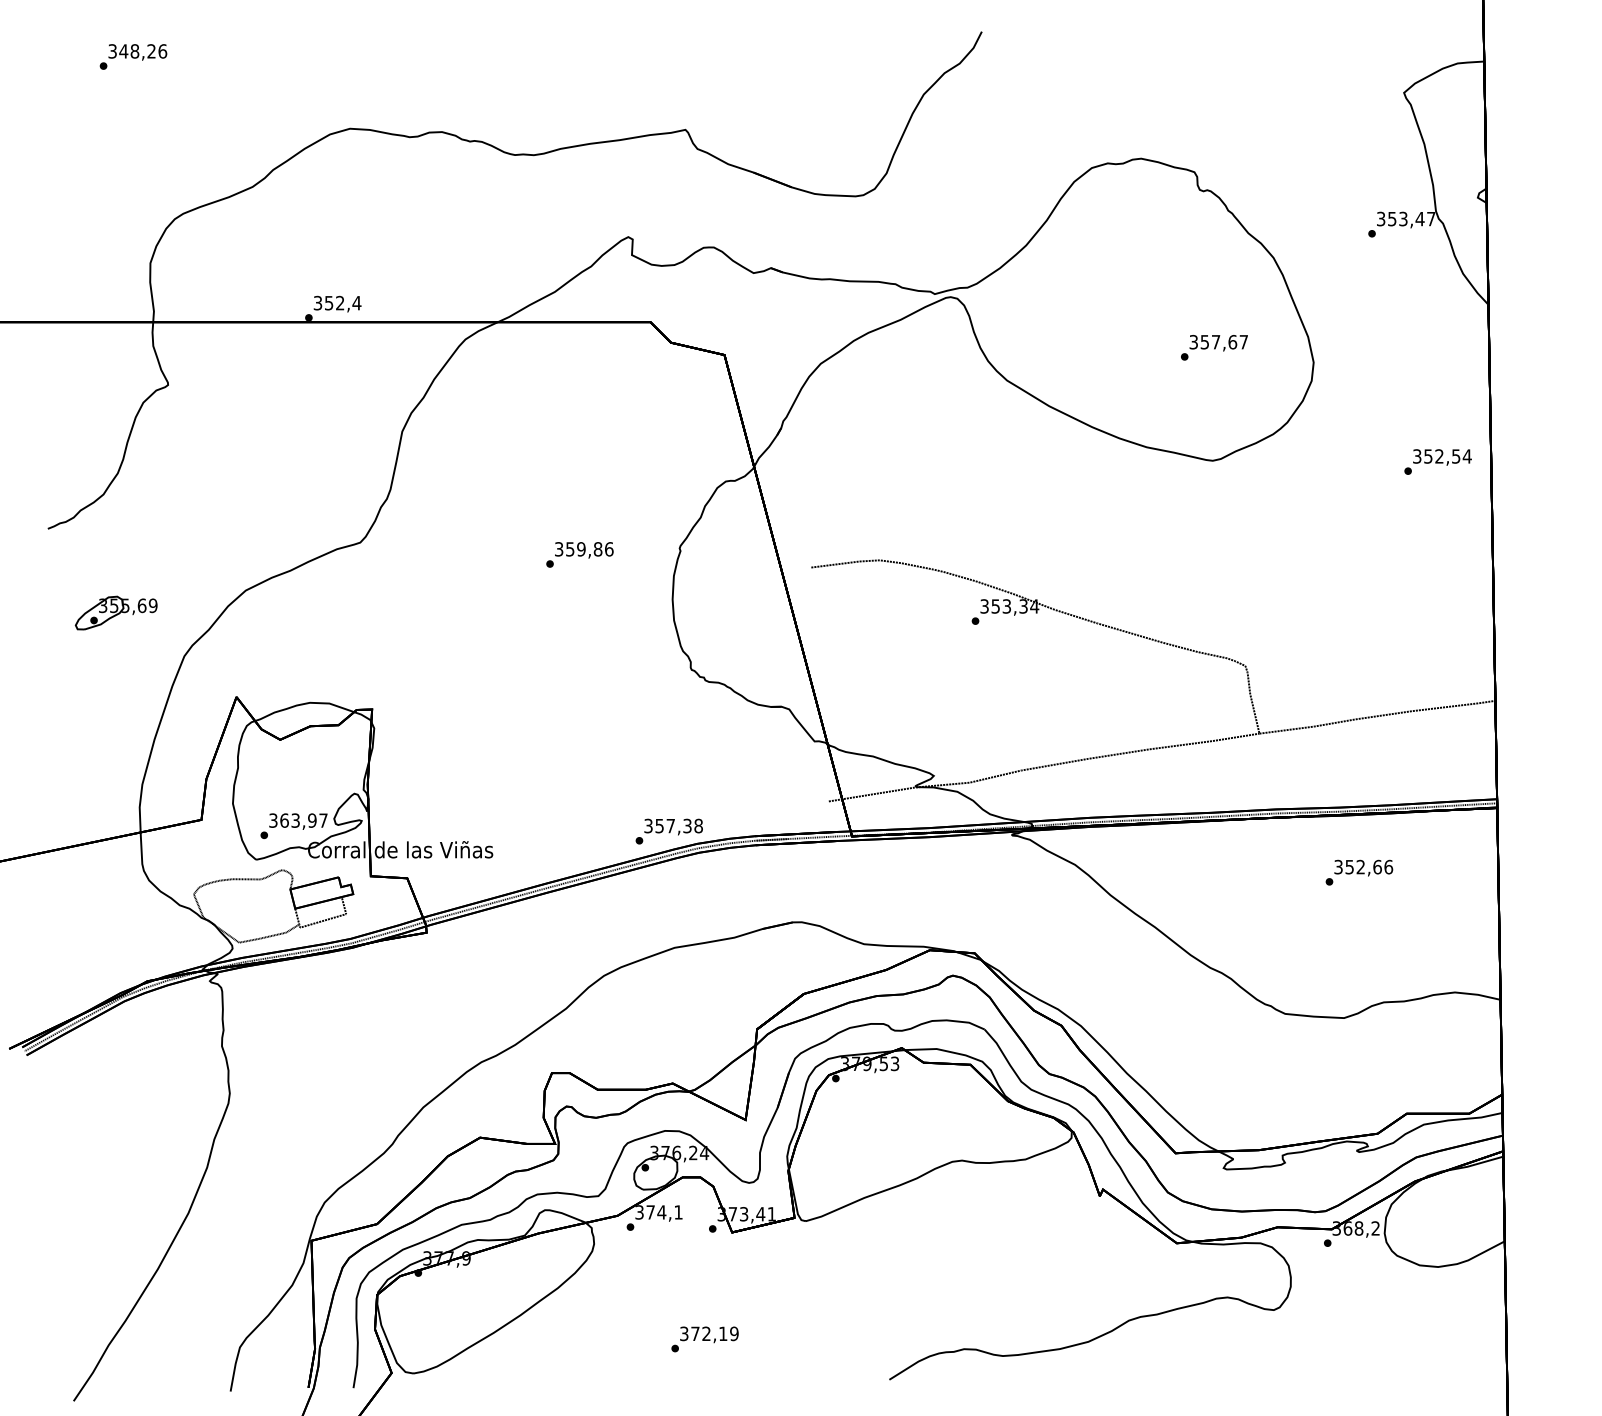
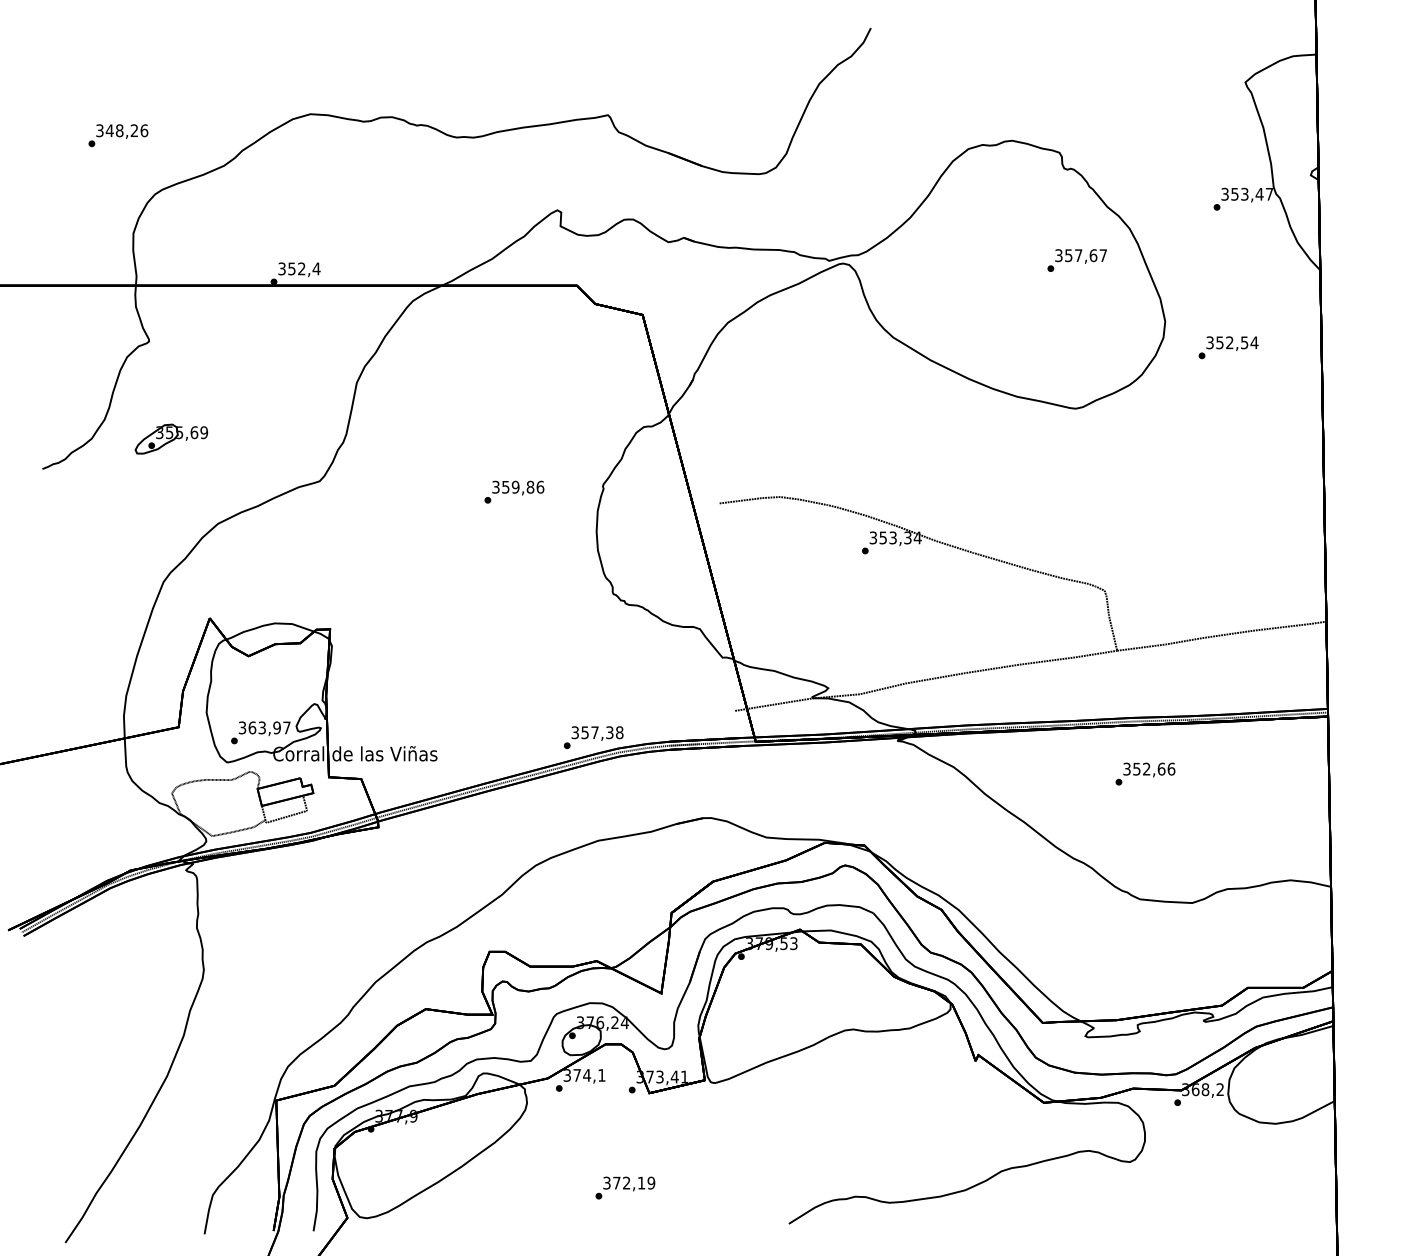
text: (133, 56) -> (118, 135), moved
text: (1214, 347) -> (1077, 260), moved
text: (1437, 461) -> (1228, 347), moved
part: (115, 612) -> (170, 438), moved
text: (1359, 872) -> (1145, 773), moved

